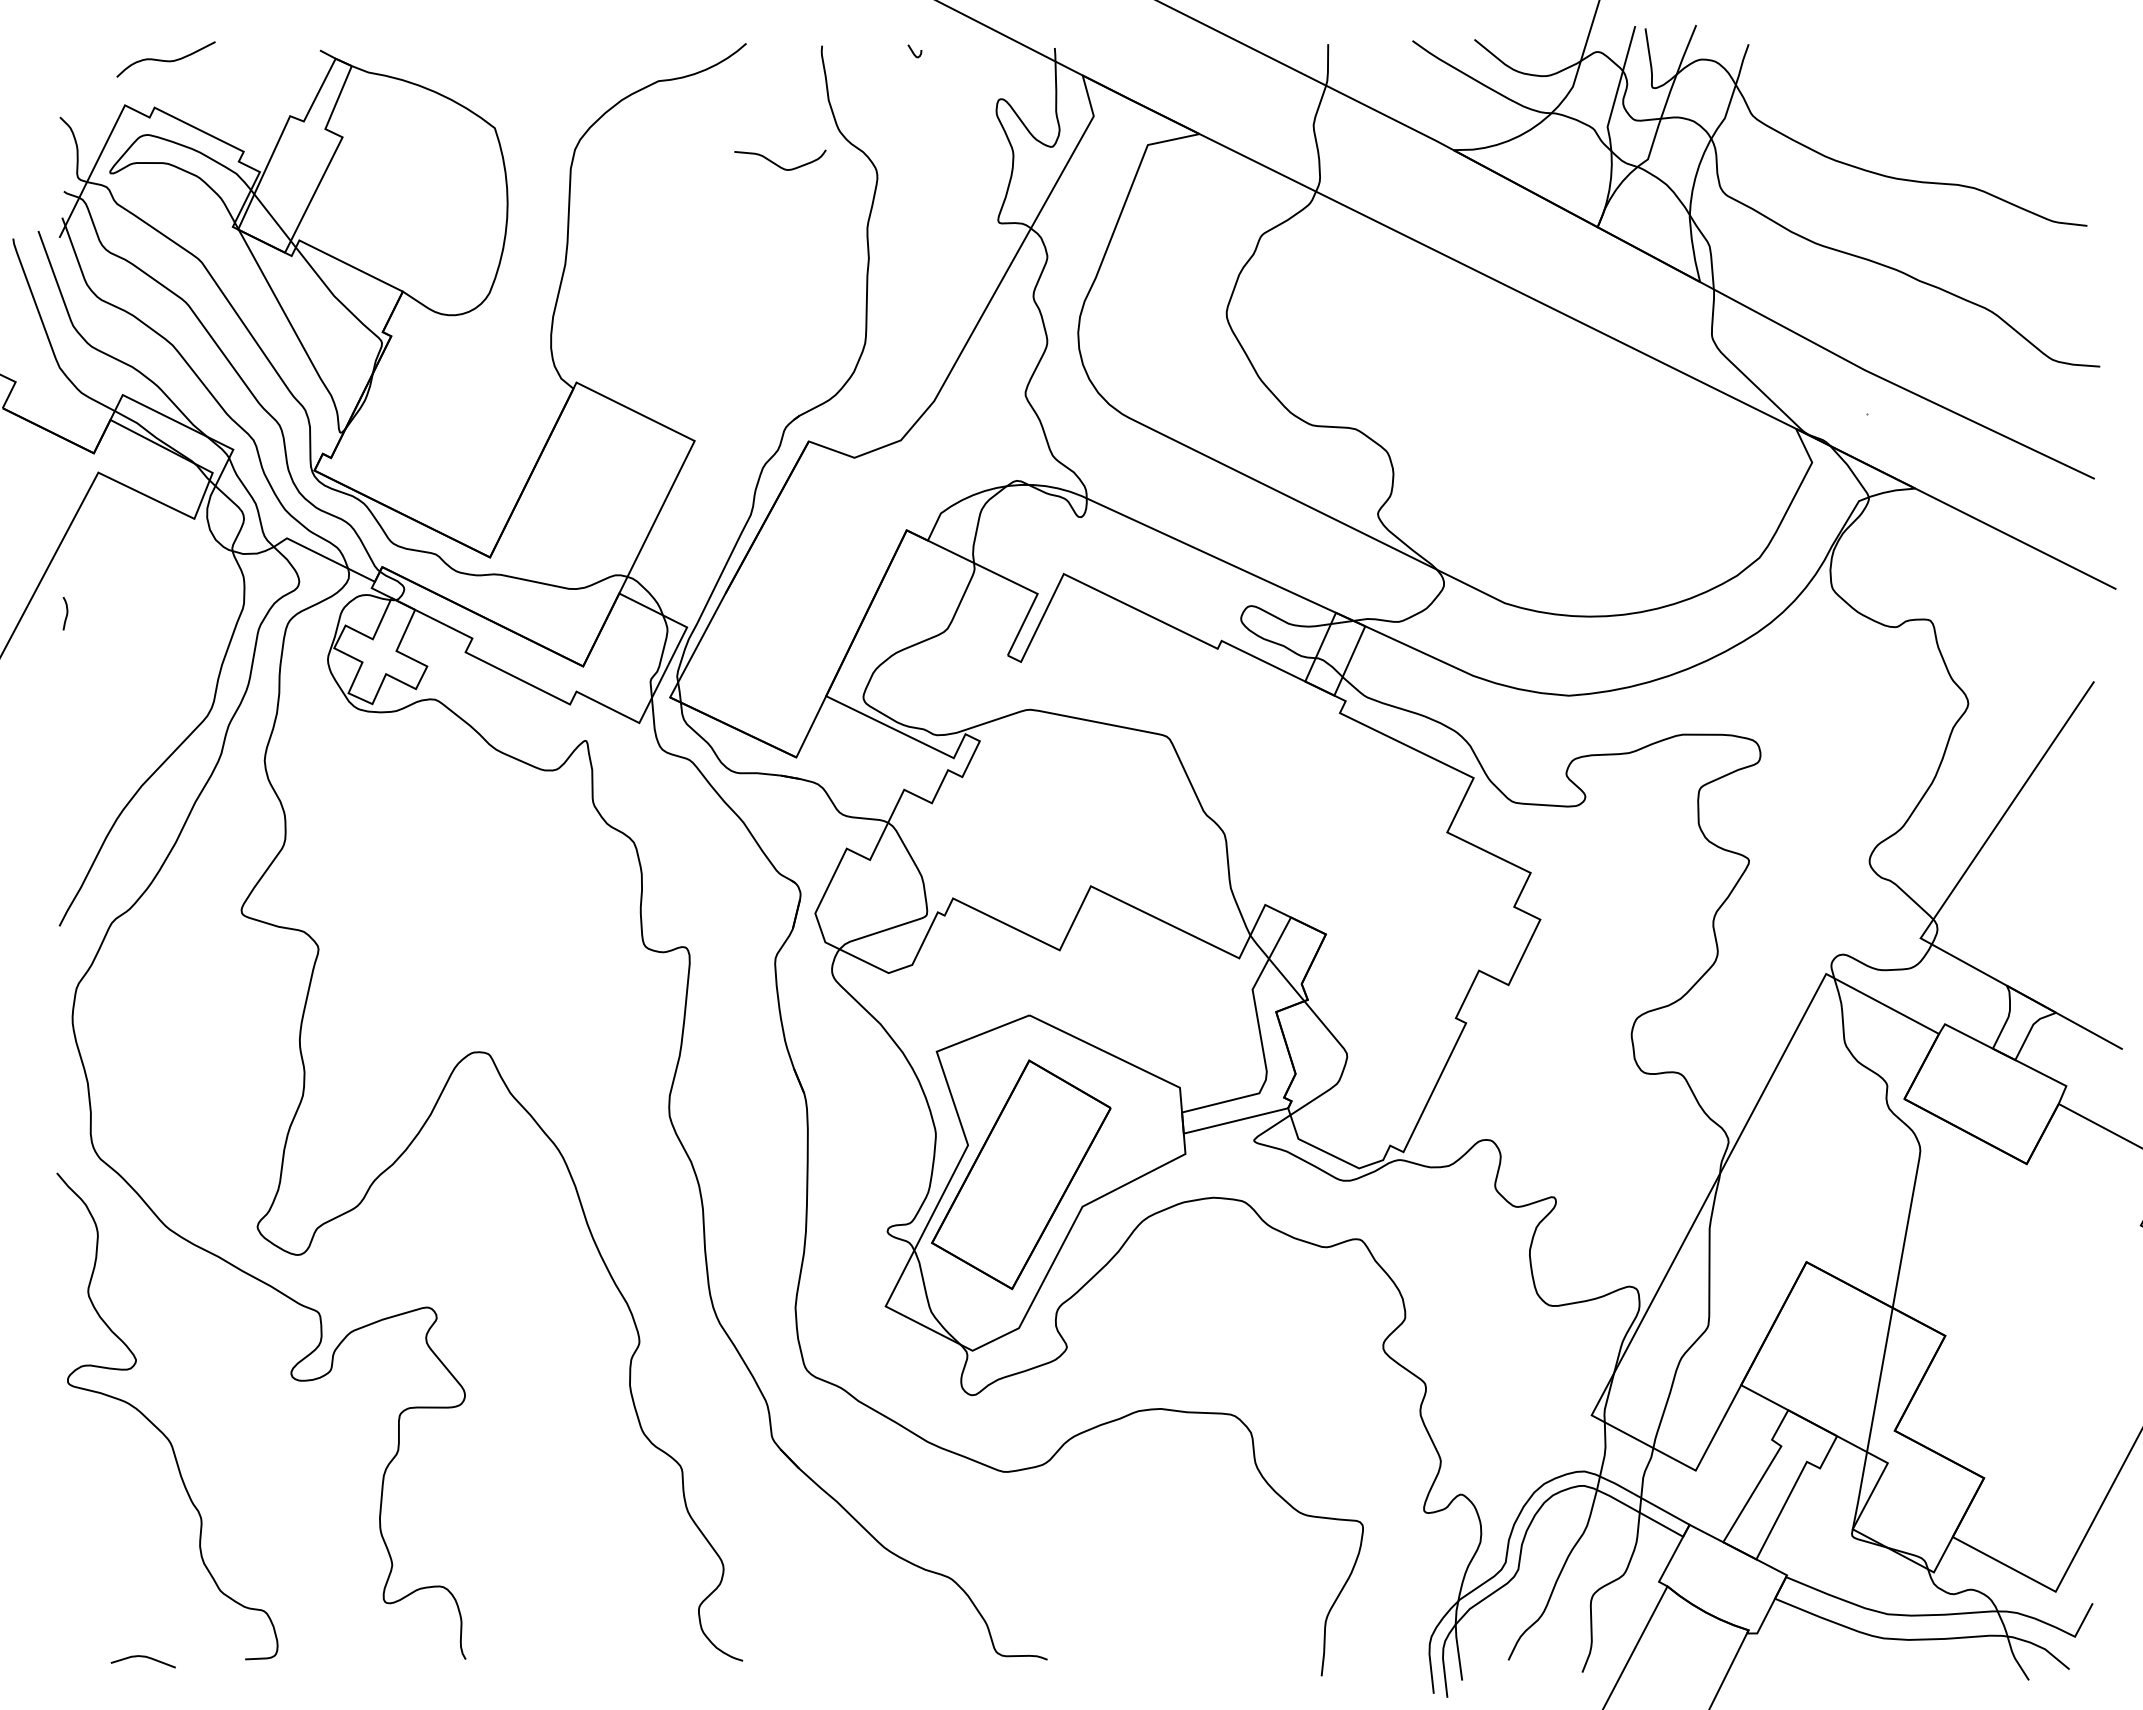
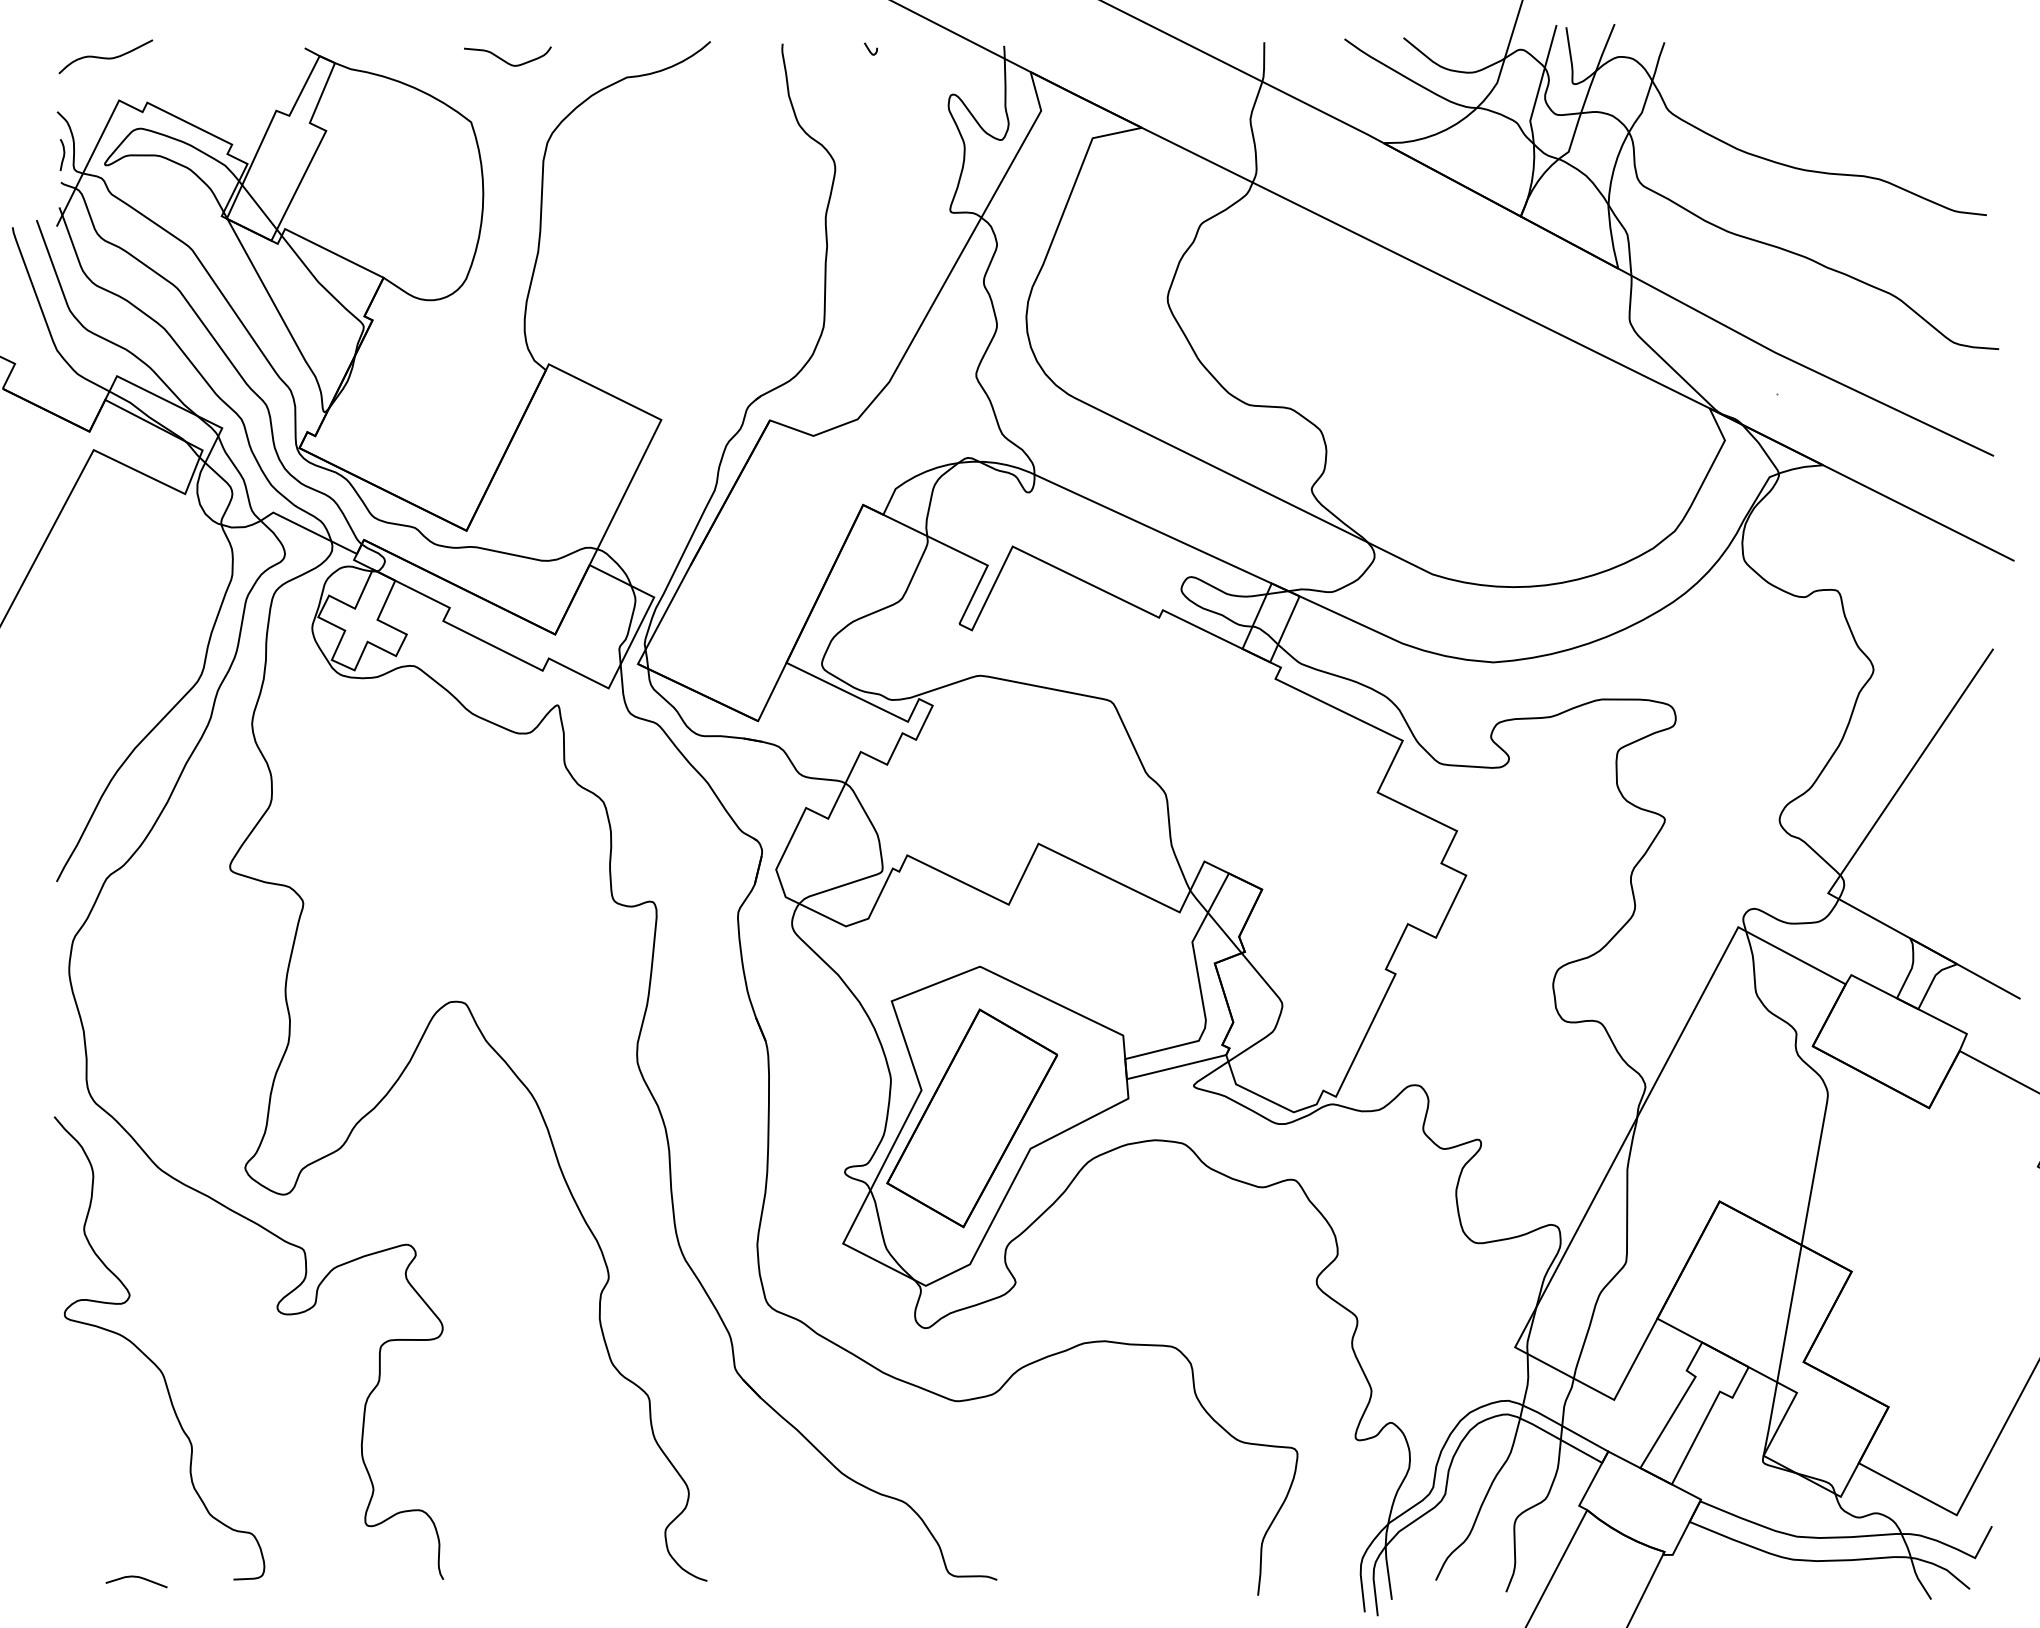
curve: (165, 60) -> (105, 57), moved
curve: (776, 163) -> (504, 59), moved
curve: (66, 613) -> (63, 154), moved

